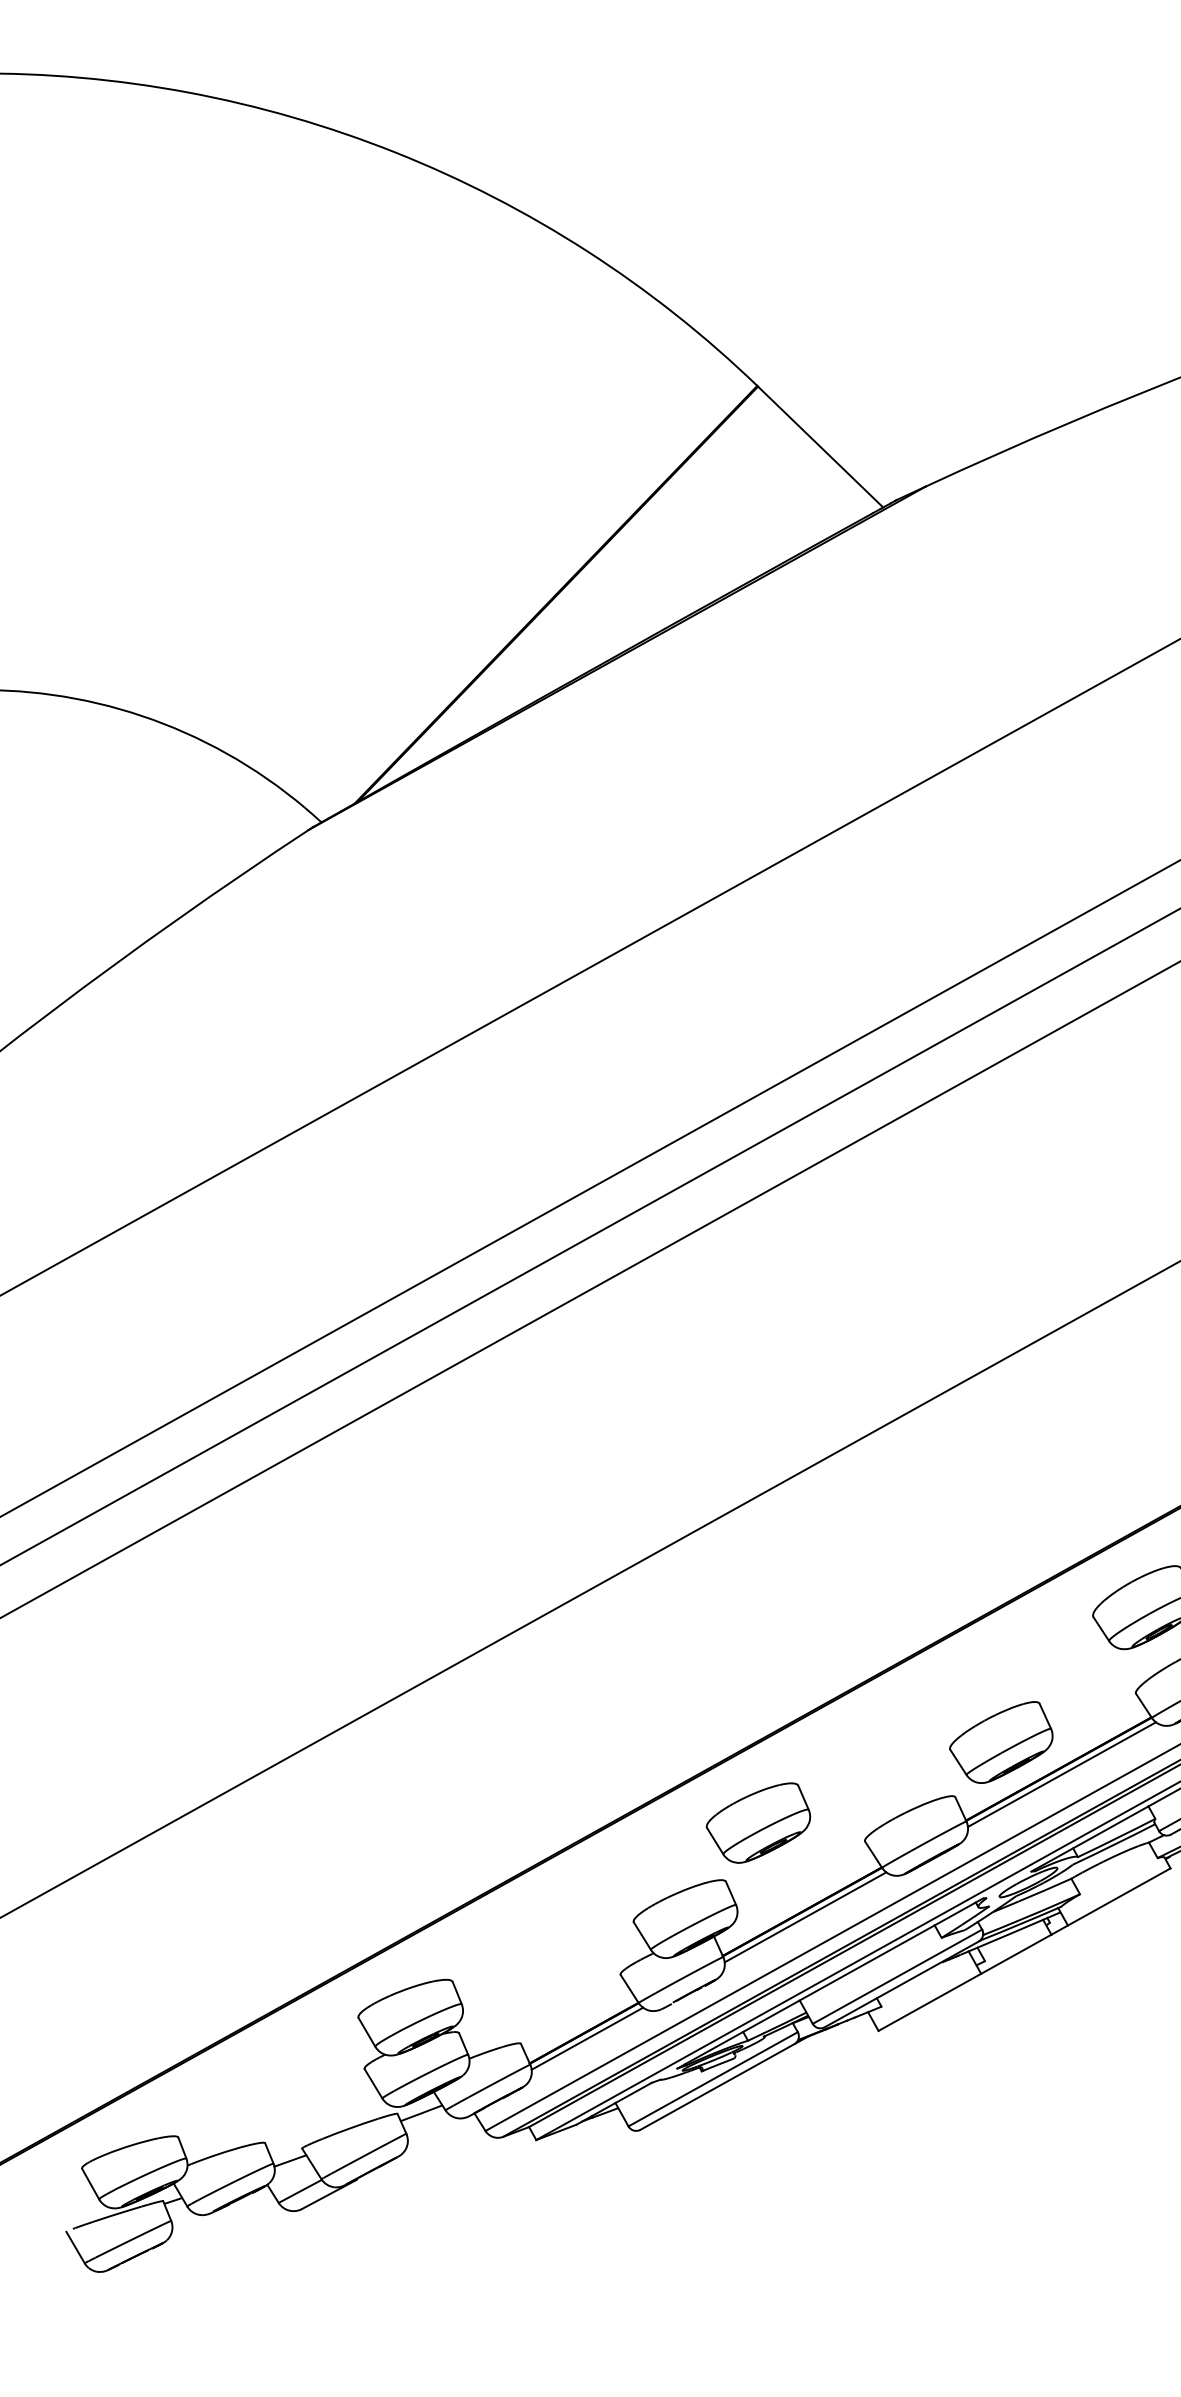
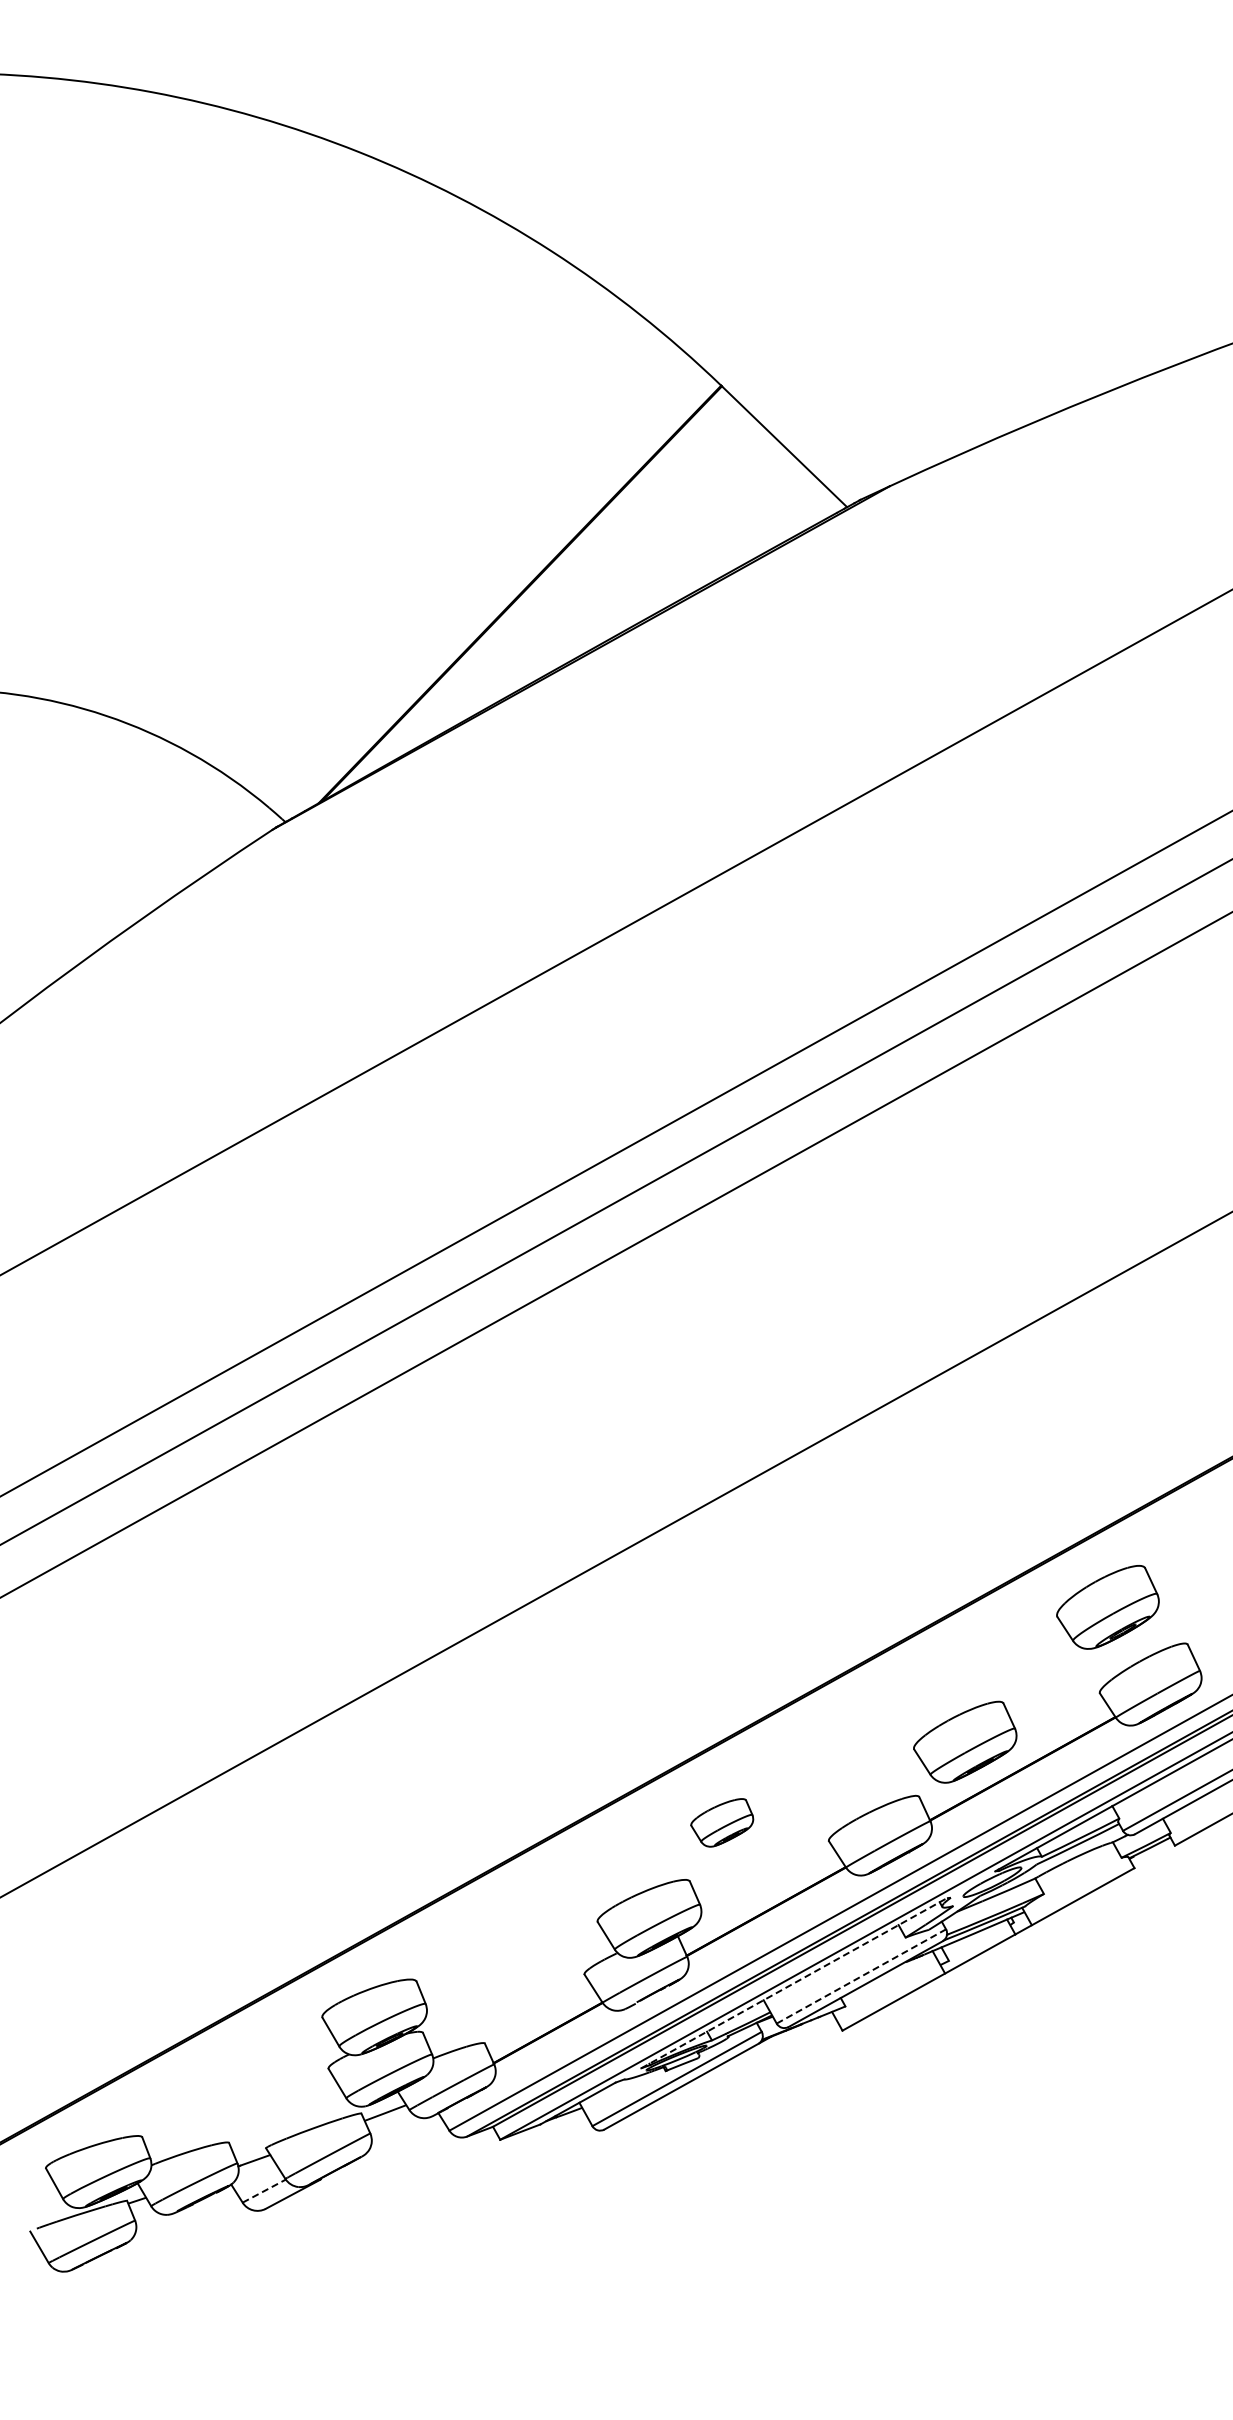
line: (1061, 1774) -> (1025, 1774), removed
part: (757, 1822) -> (721, 1822), size x0.6
line: (805, 1917) -> (769, 1917), removed
line: (897, 1976) -> (861, 1976), solid -> dashed
line: (830, 1983) -> (794, 1983), solid -> dashed
line: (587, 2038) -> (551, 2038), removed
line: (300, 2190) -> (264, 2190), solid -> dashed

